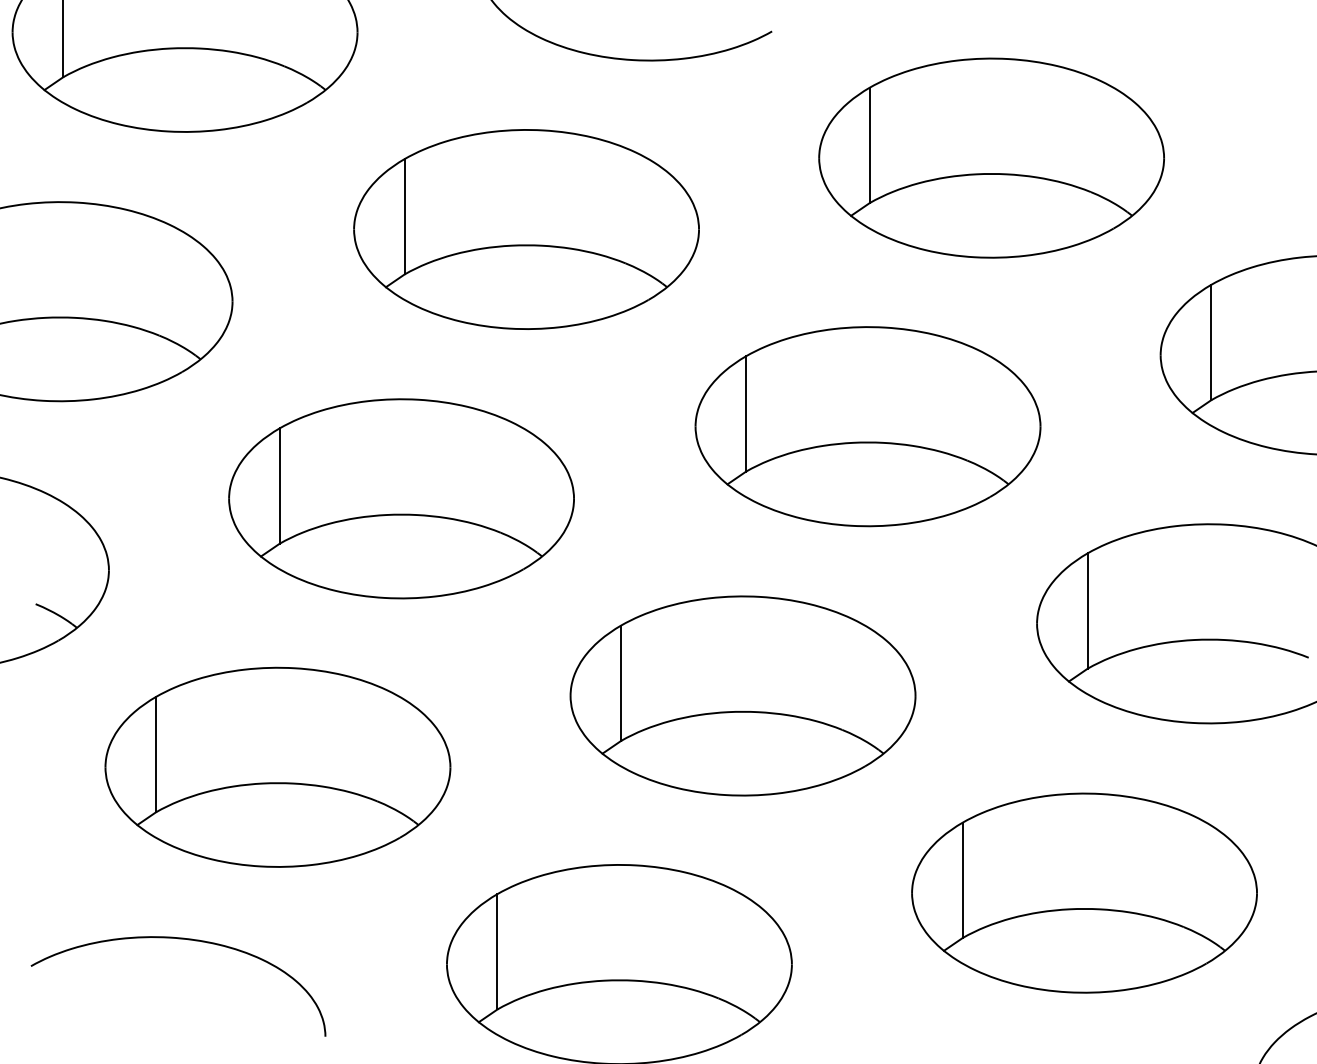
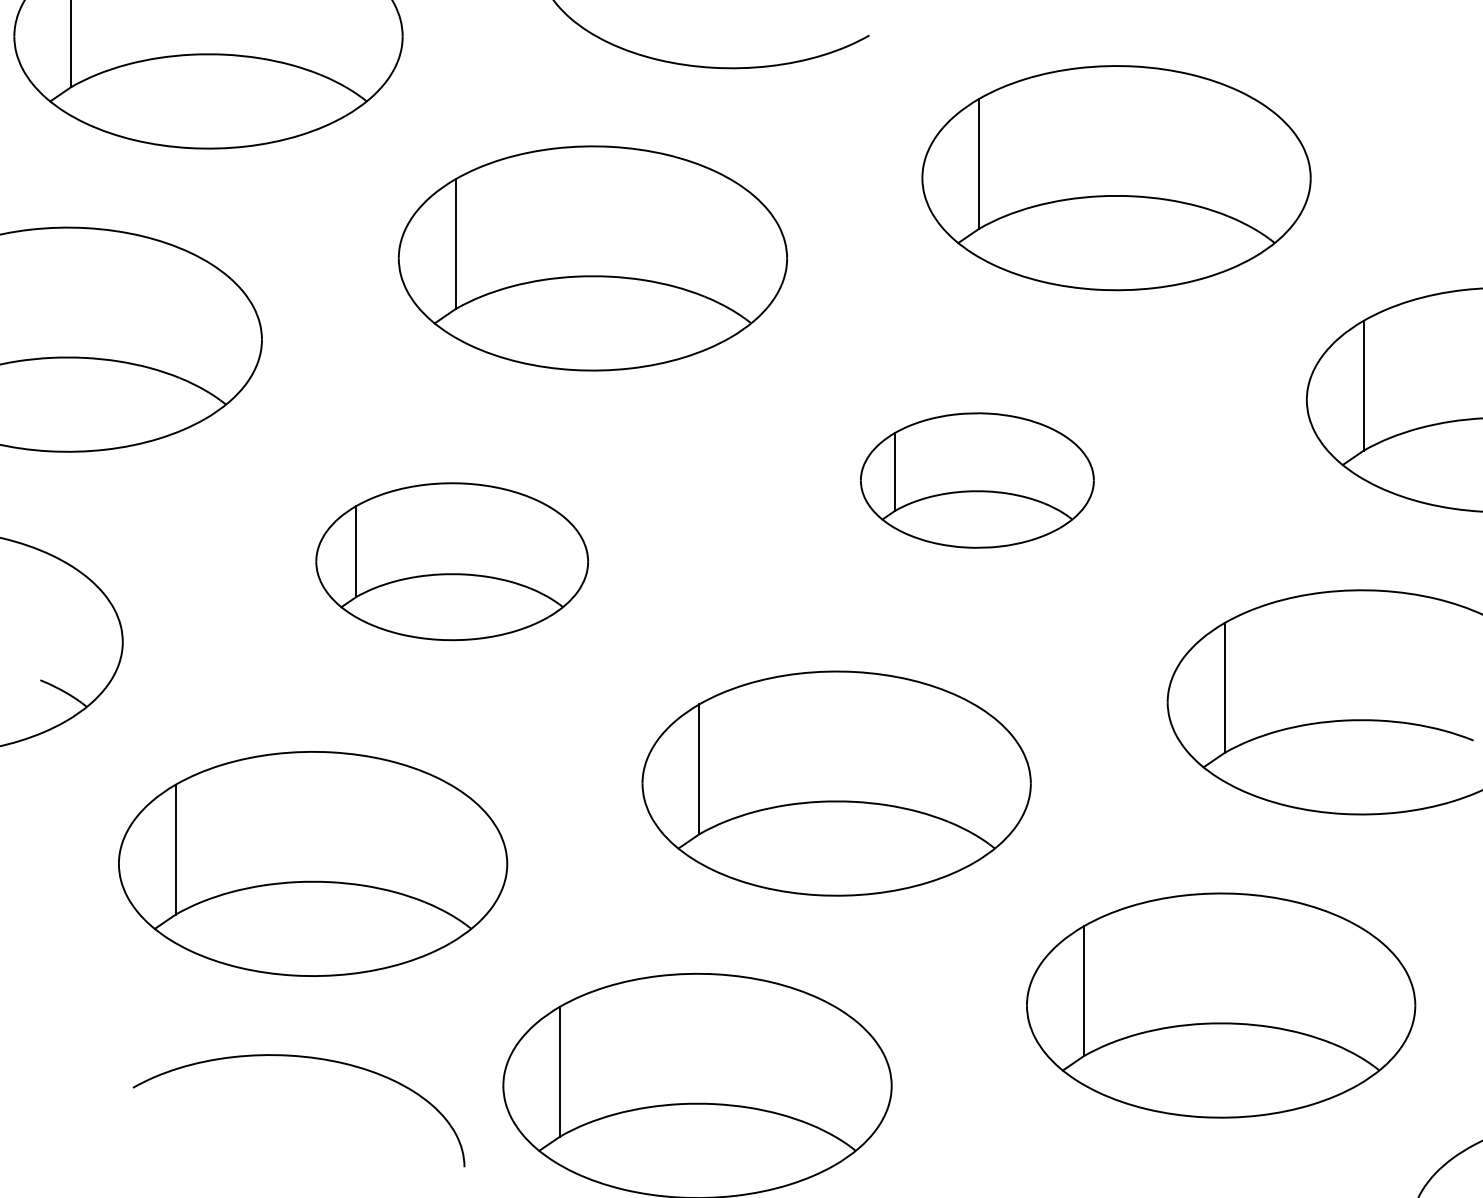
part: (867, 426) -> (976, 480), size x0.6
part: (401, 498) -> (452, 561), size x0.7
curve: (178, 939) -> (299, 1057), moved

